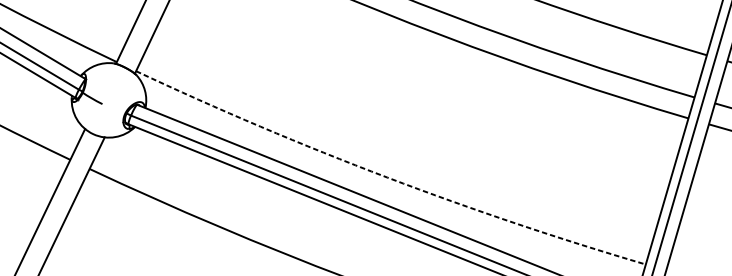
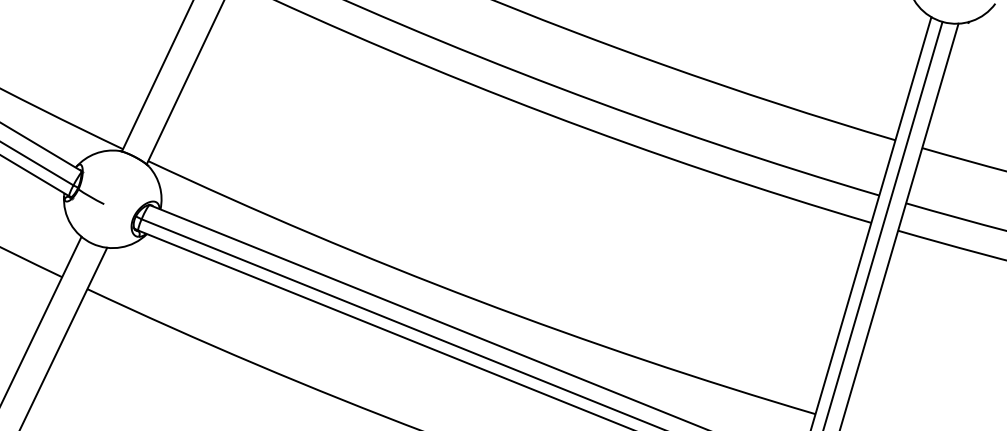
arc: (387, 177) -> (477, 300), dashed -> solid

